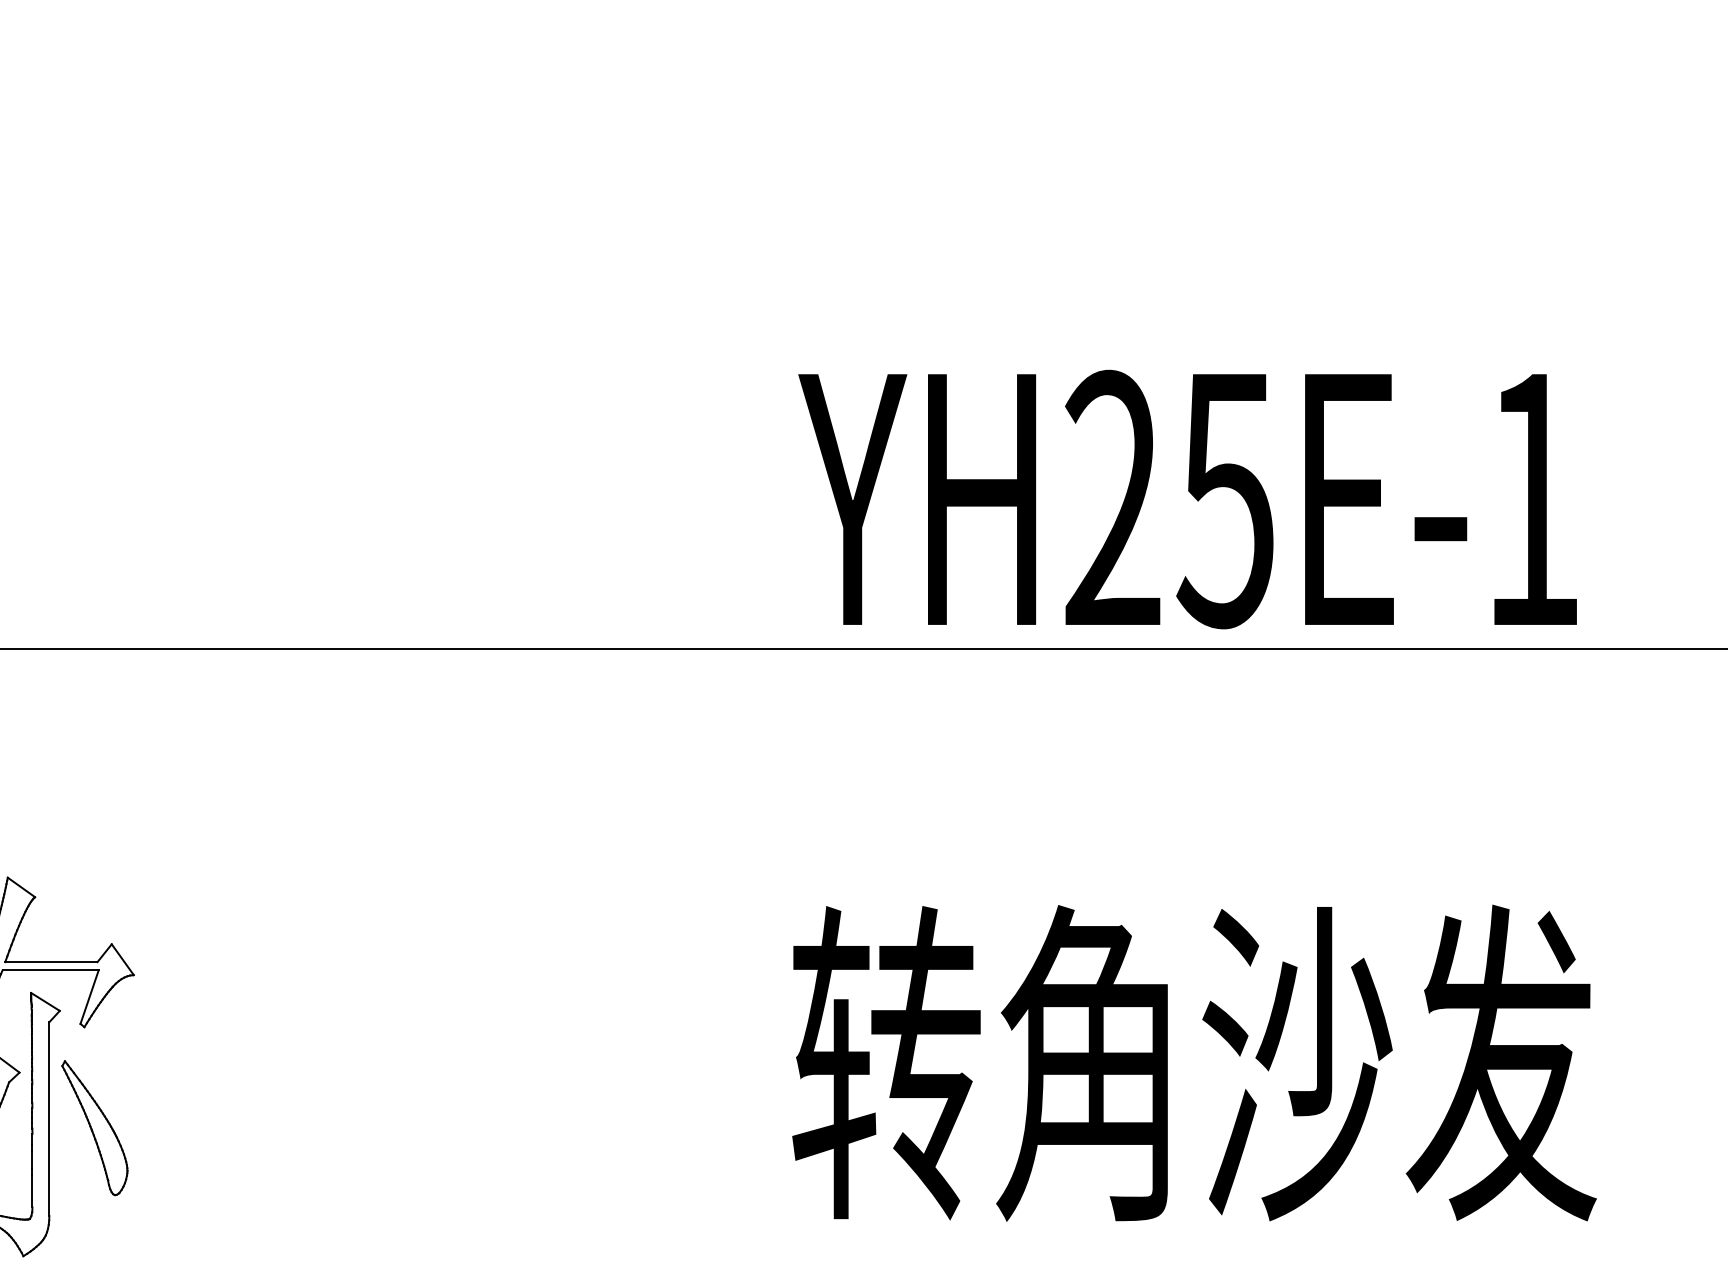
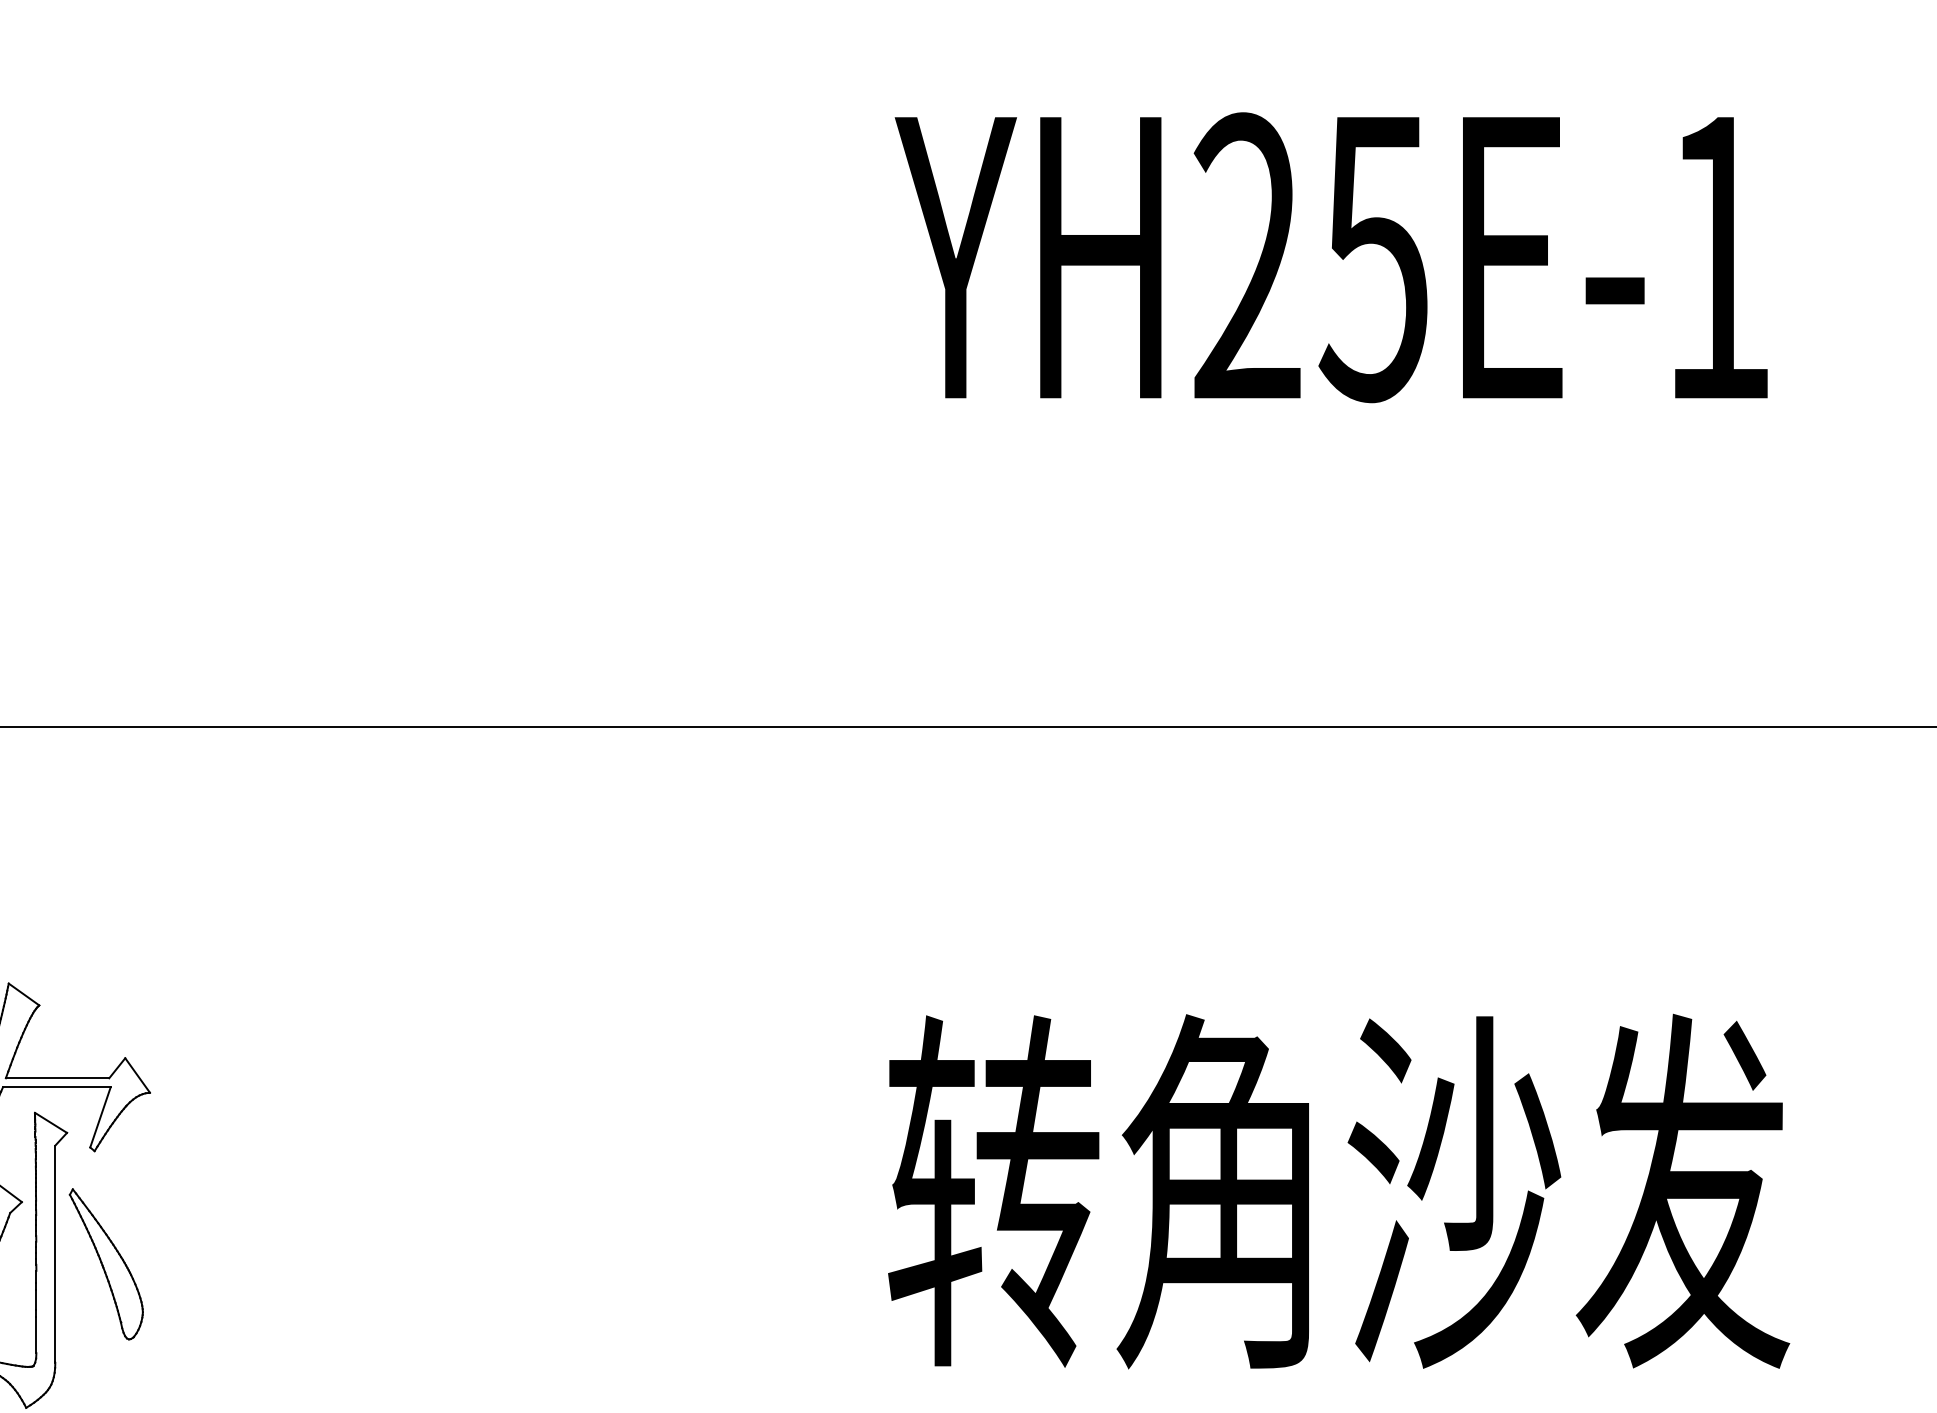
text: (1186, 499) -> (1330, 257), moved

